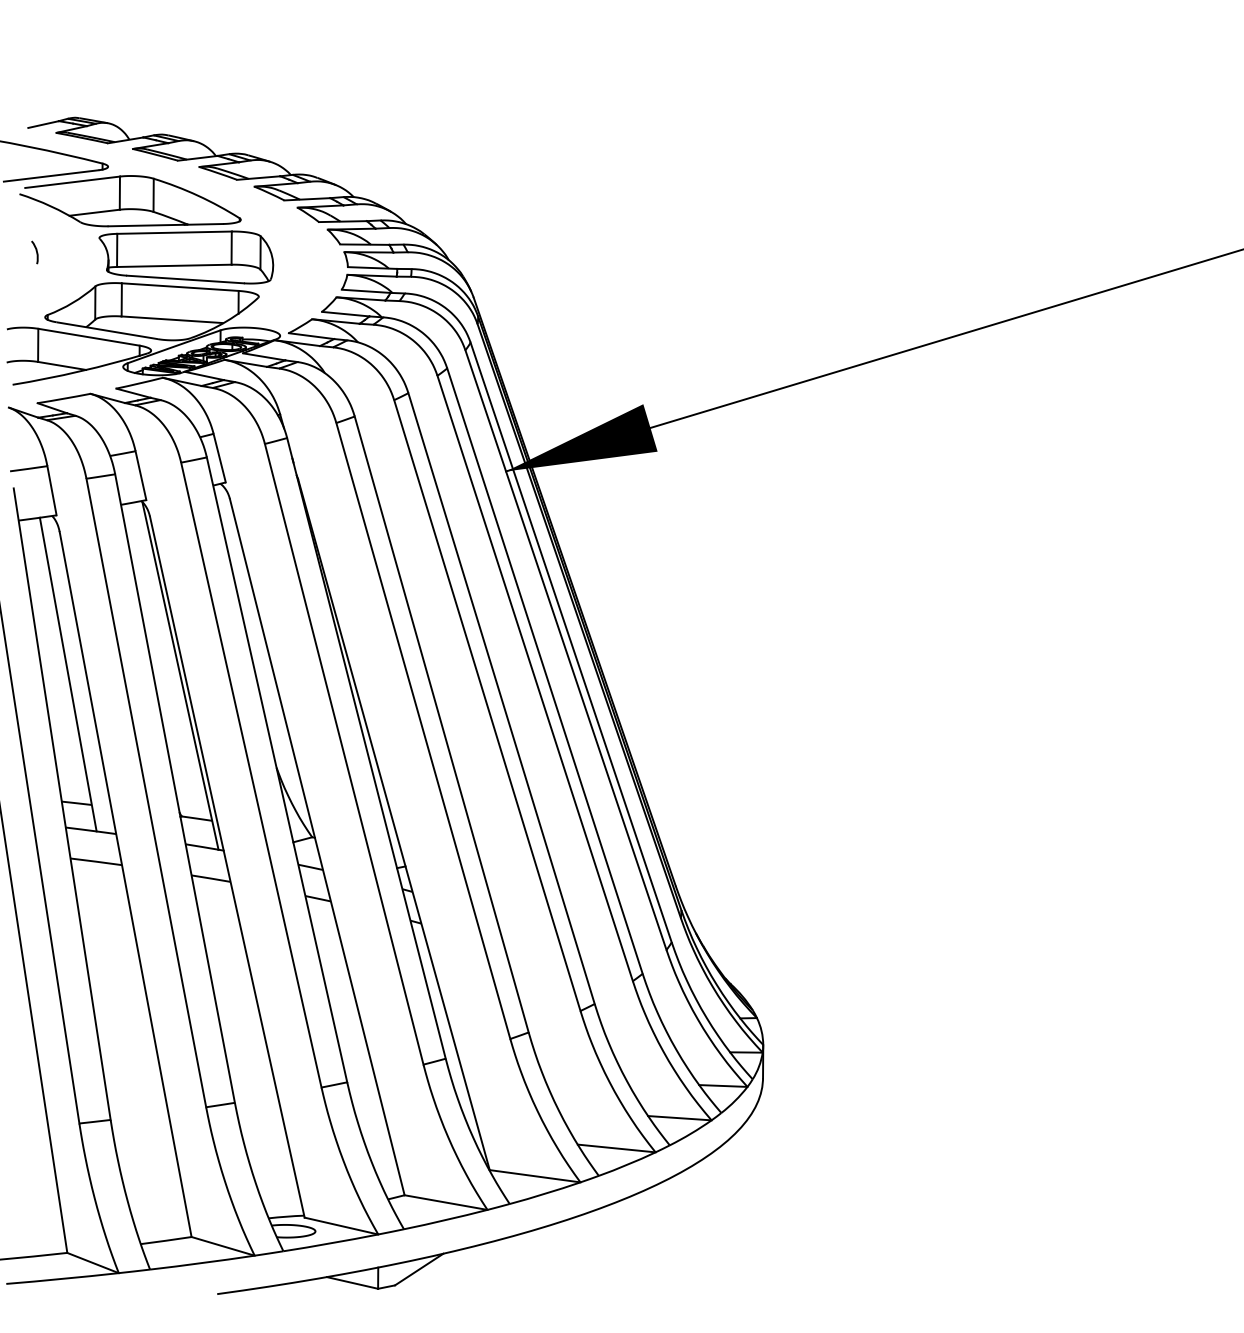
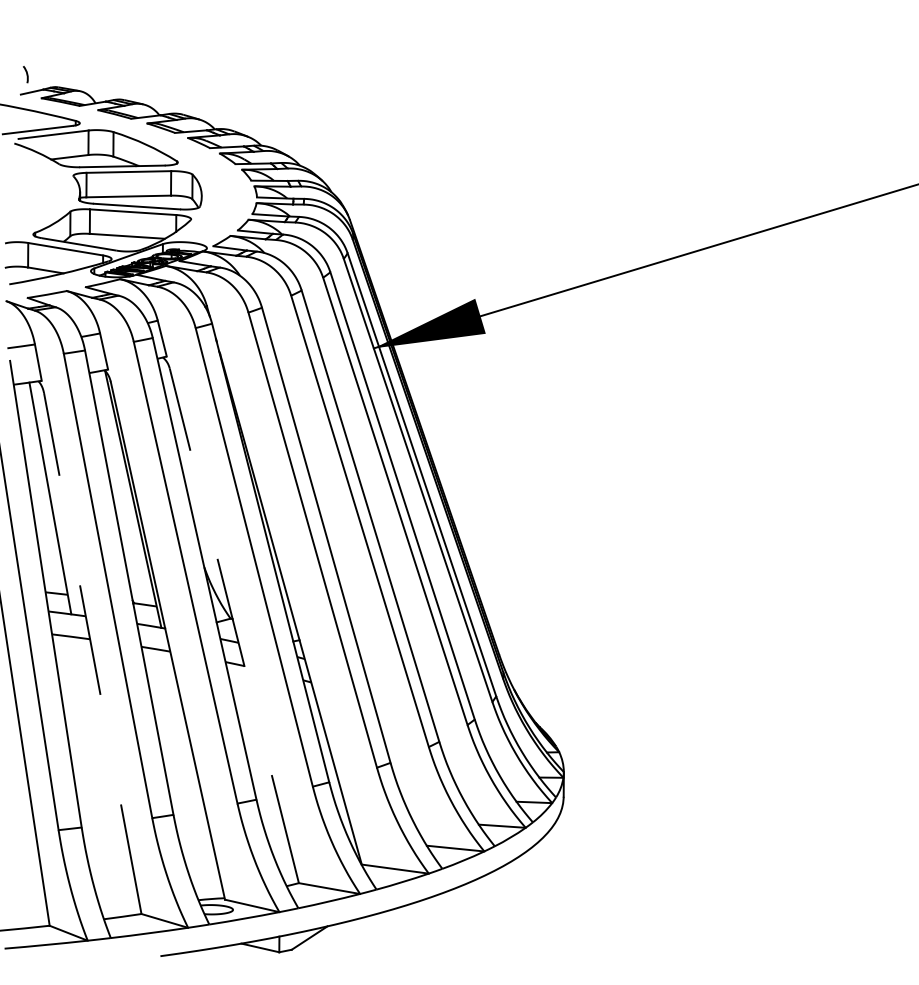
arc: (35, 252) -> (26, 74), moved
line: (317, 846) -> (234, 625), solid -> dashed
line: (125, 884) -> (92, 653), solid -> dashed

